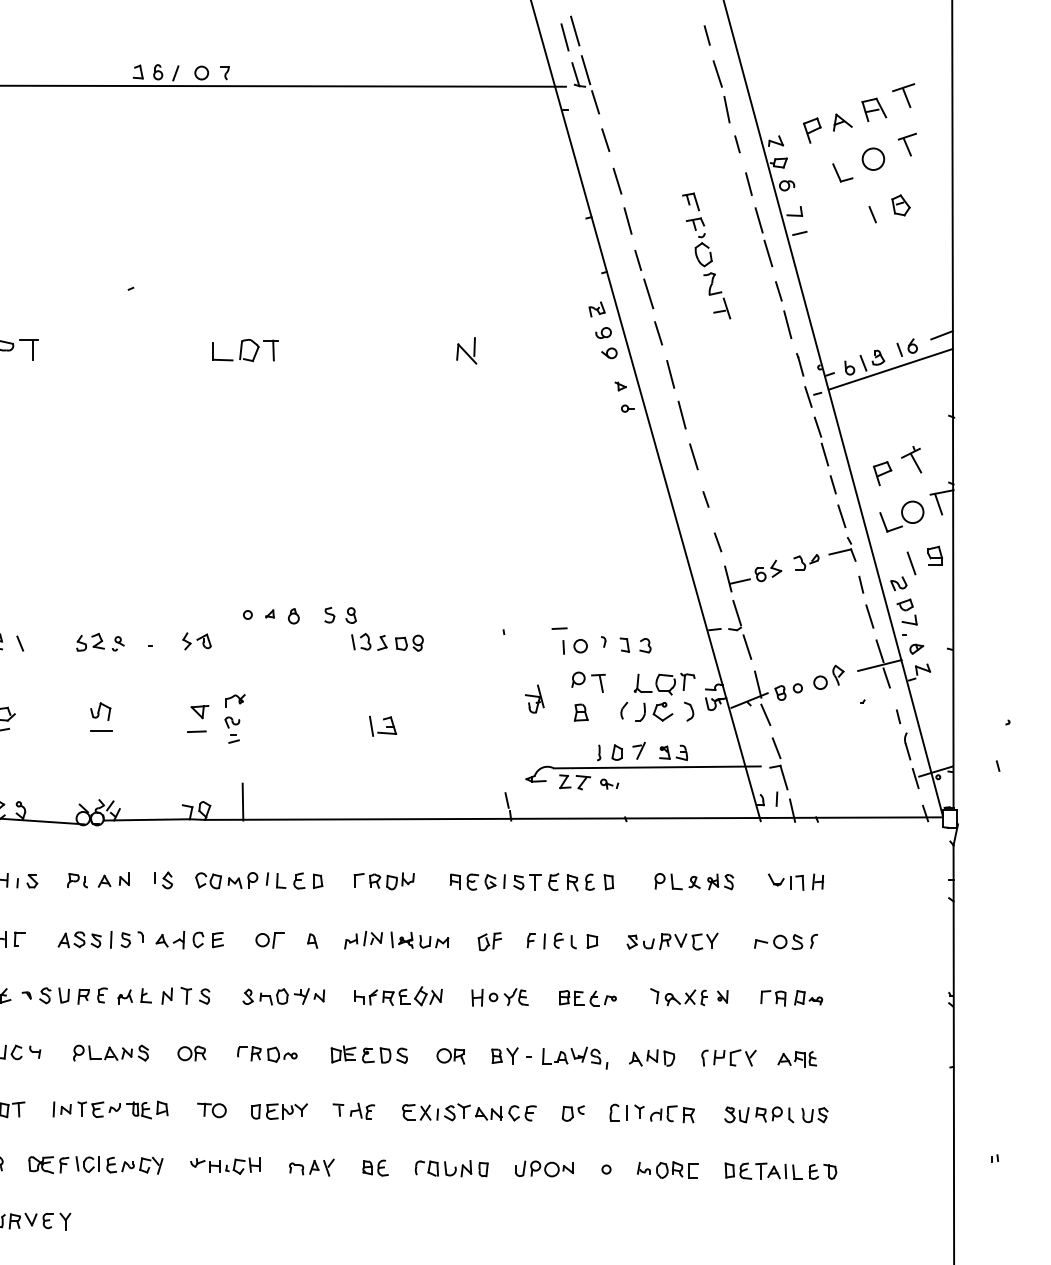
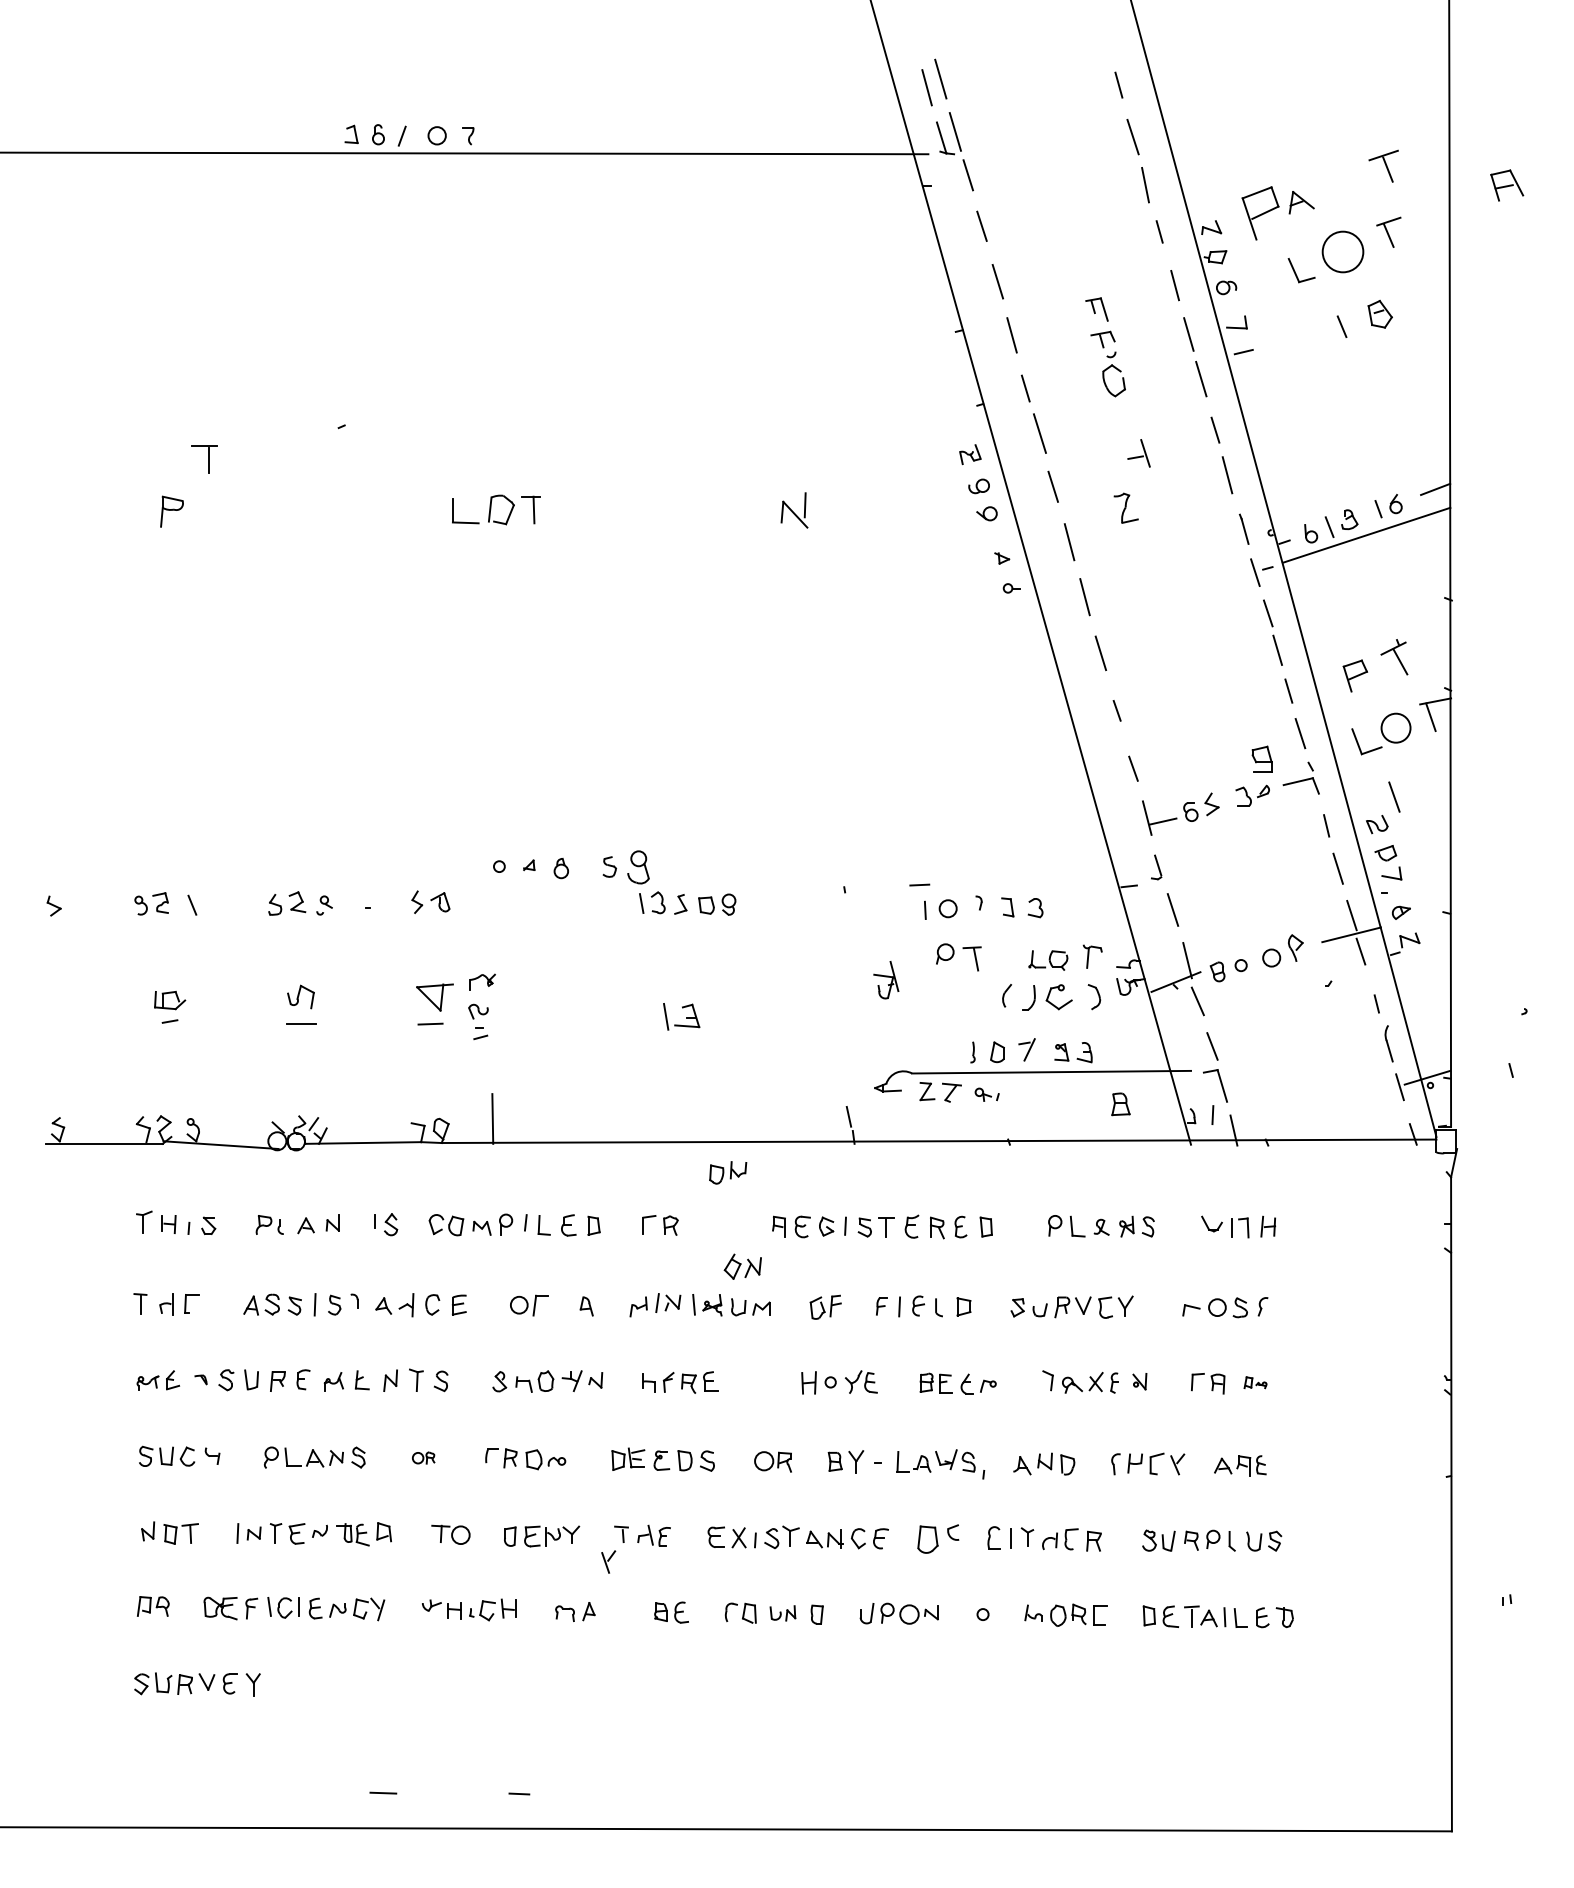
part: (874, 109) -> (1507, 185), moved
part: (812, 130) -> (1260, 213), size x1.6
circle: (873, 158) -> (1342, 251), size x1.4
part: (712, 283) -> (1125, 507), moved
part: (29, 350) -> (204, 459), moved
part: (934, 555) -> (1261, 758), moved
part: (351, 615) -> (638, 867), size x1.6
part: (735, 615) -> (1156, 867), size x0.6
part: (655, 684) -> (1048, 960), size x0.7
part: (199, 712) -> (434, 997), size x1.6
part: (580, 712) -> (1120, 1104), moved
part: (400, 881) -> (728, 1172), moved
part: (428, 996) -> (742, 1266), moved
part: (808, 997) -> (1255, 1382), size x0.6
part: (191, 1053) -> (423, 1457), size x0.6
part: (573, 1113) -> (938, 1538), size x1.4
part: (328, 1167) -> (608, 1561), moved
part: (457, 1168) -> (782, 1613), size x0.7

